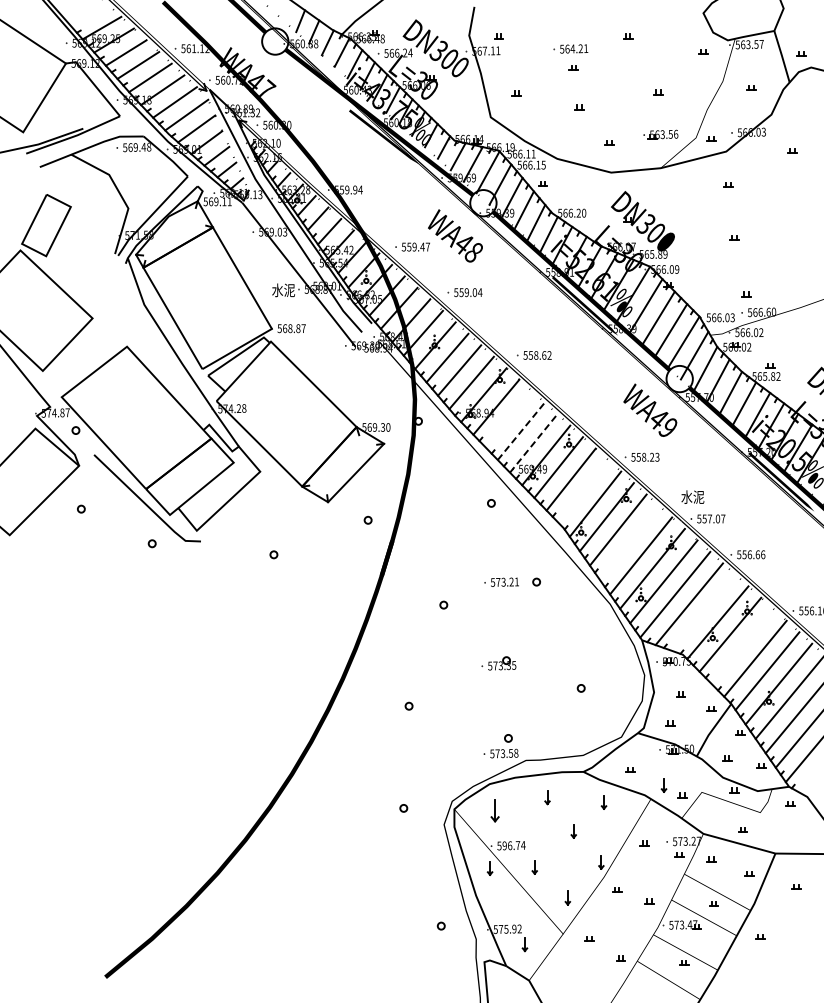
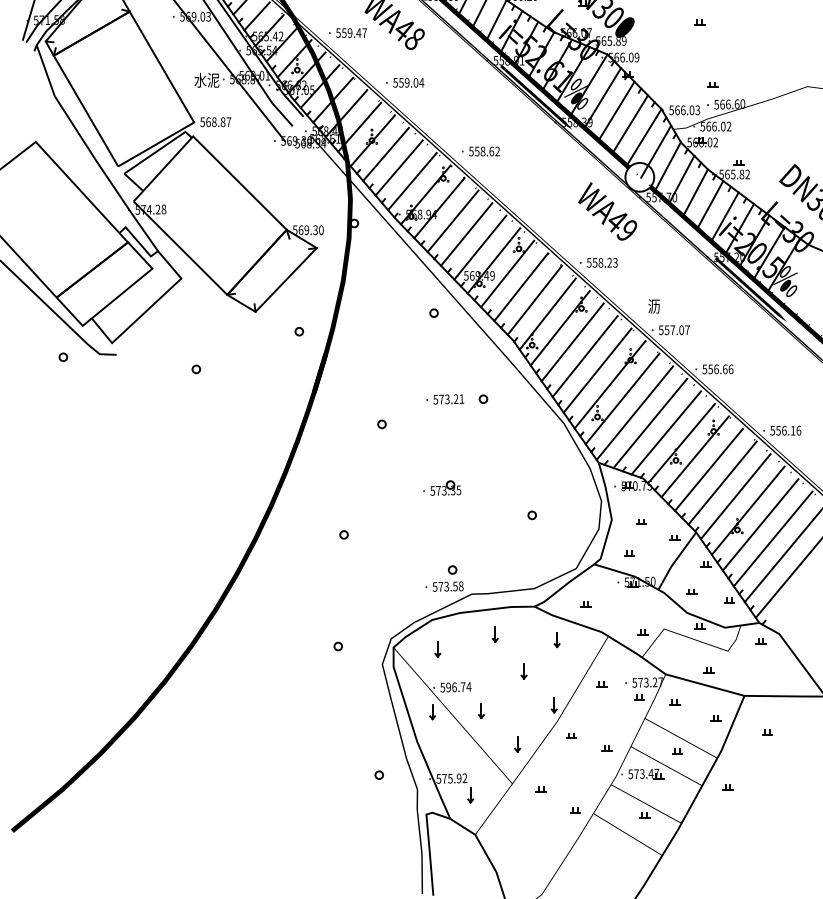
line: (508, 419) -> (452, 221), added
line: (521, 430) -> (466, 233), dashed -> solid
line: (533, 443) -> (480, 247), dashed -> solid
line: (583, 491) -> (534, 300), added
text: (692, 496) -> (653, 305), 水泥 -> 沥
line: (629, 543) -> (584, 357), added
line: (703, 612) -> (665, 432), added
line: (742, 646) -> (708, 469), added
part: (663, 785) -> (622, 621), removed
part: (494, 811) -> (437, 649), size x0.62

